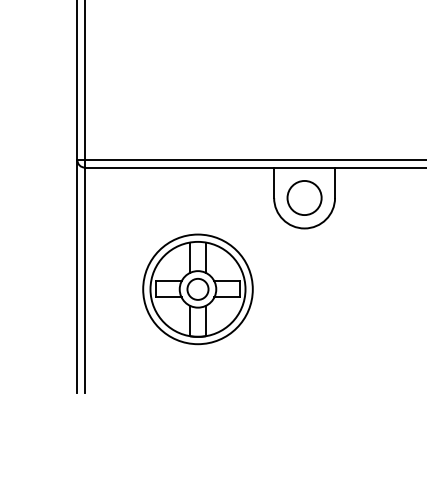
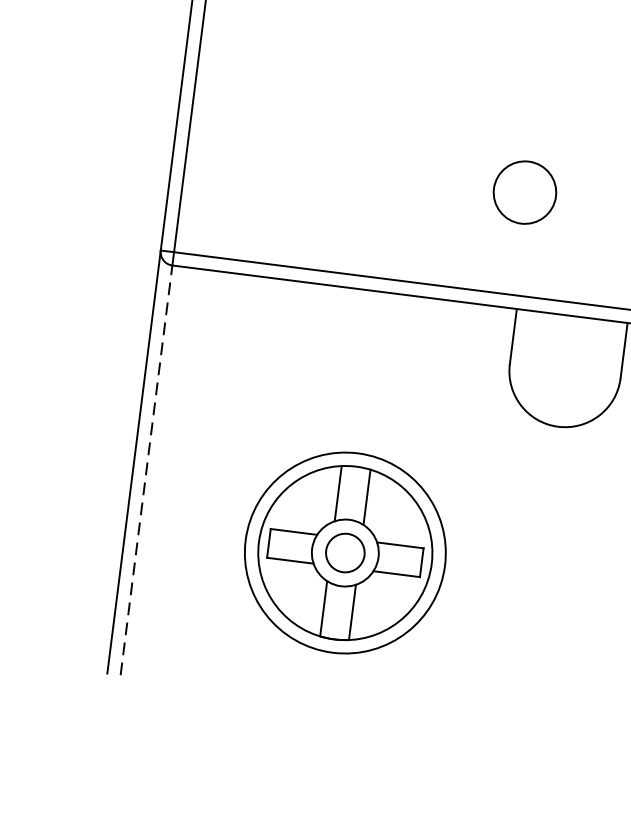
circle: (304, 197) -> (524, 191), moved
line: (84, 280) -> (146, 470), solid -> dashed
part: (197, 289) -> (344, 553), moved

